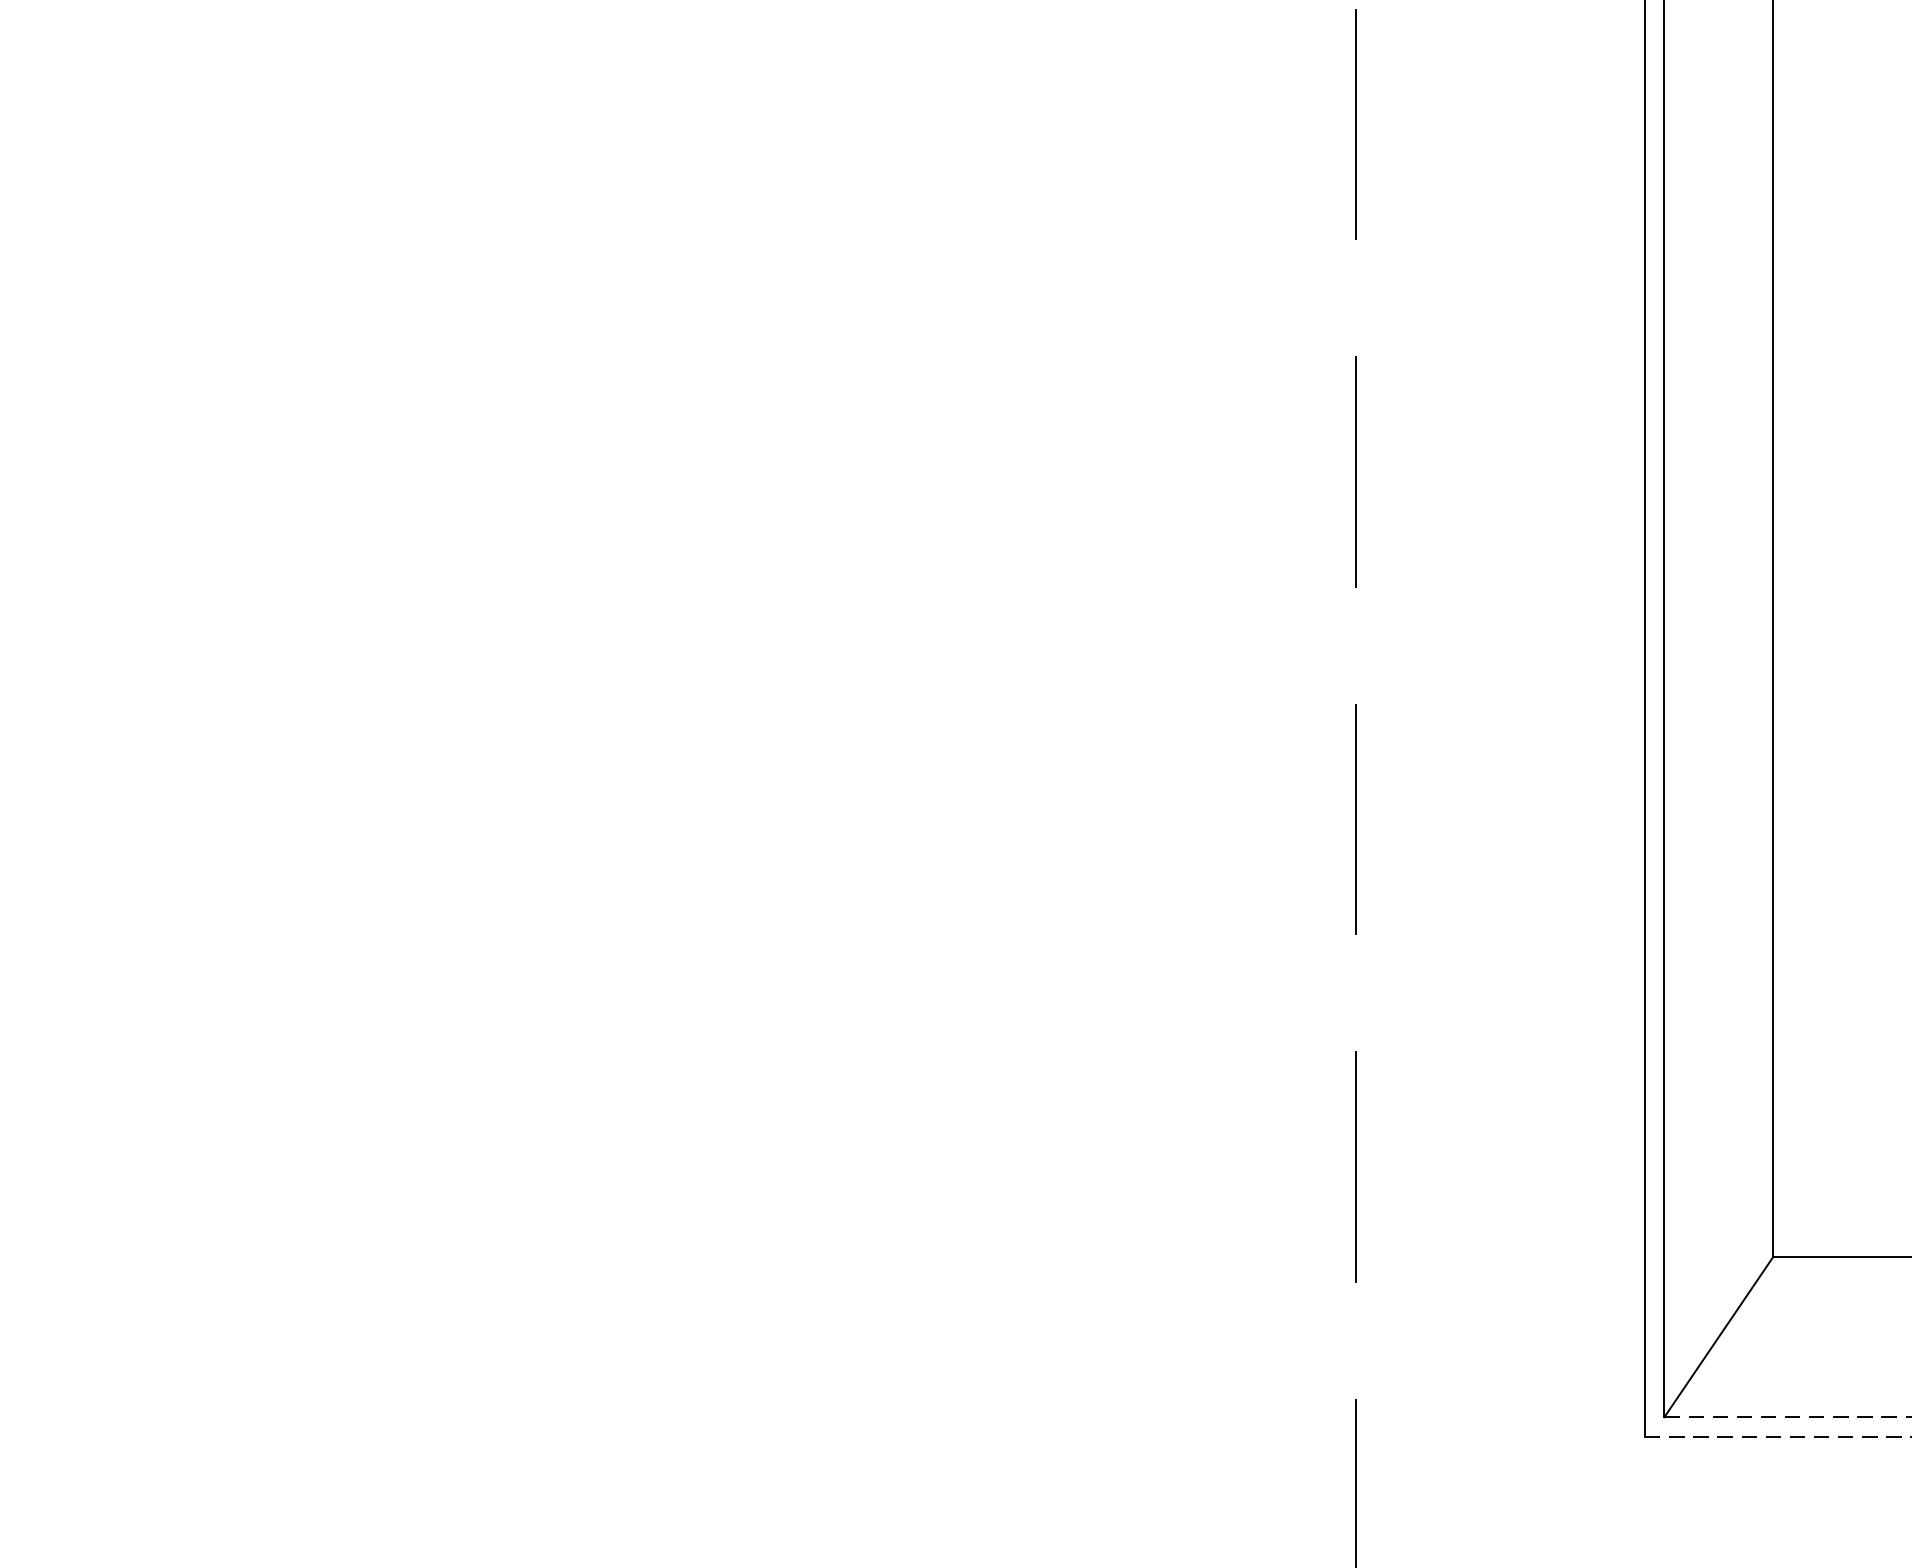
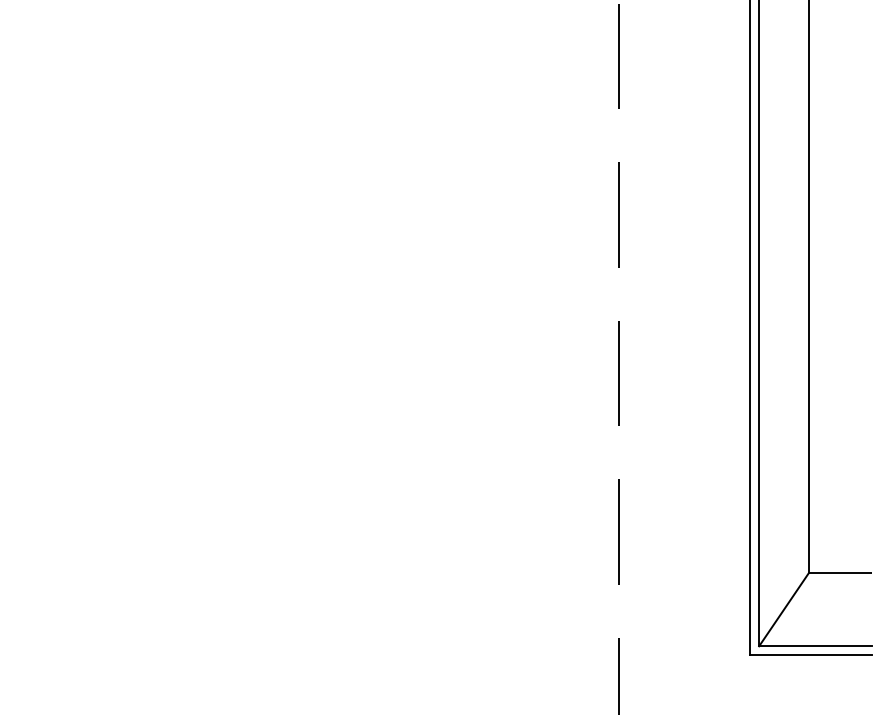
line: (1787, 1417) -> (815, 646), dashed -> solid
line: (1779, 1437) -> (811, 655), dashed -> solid

